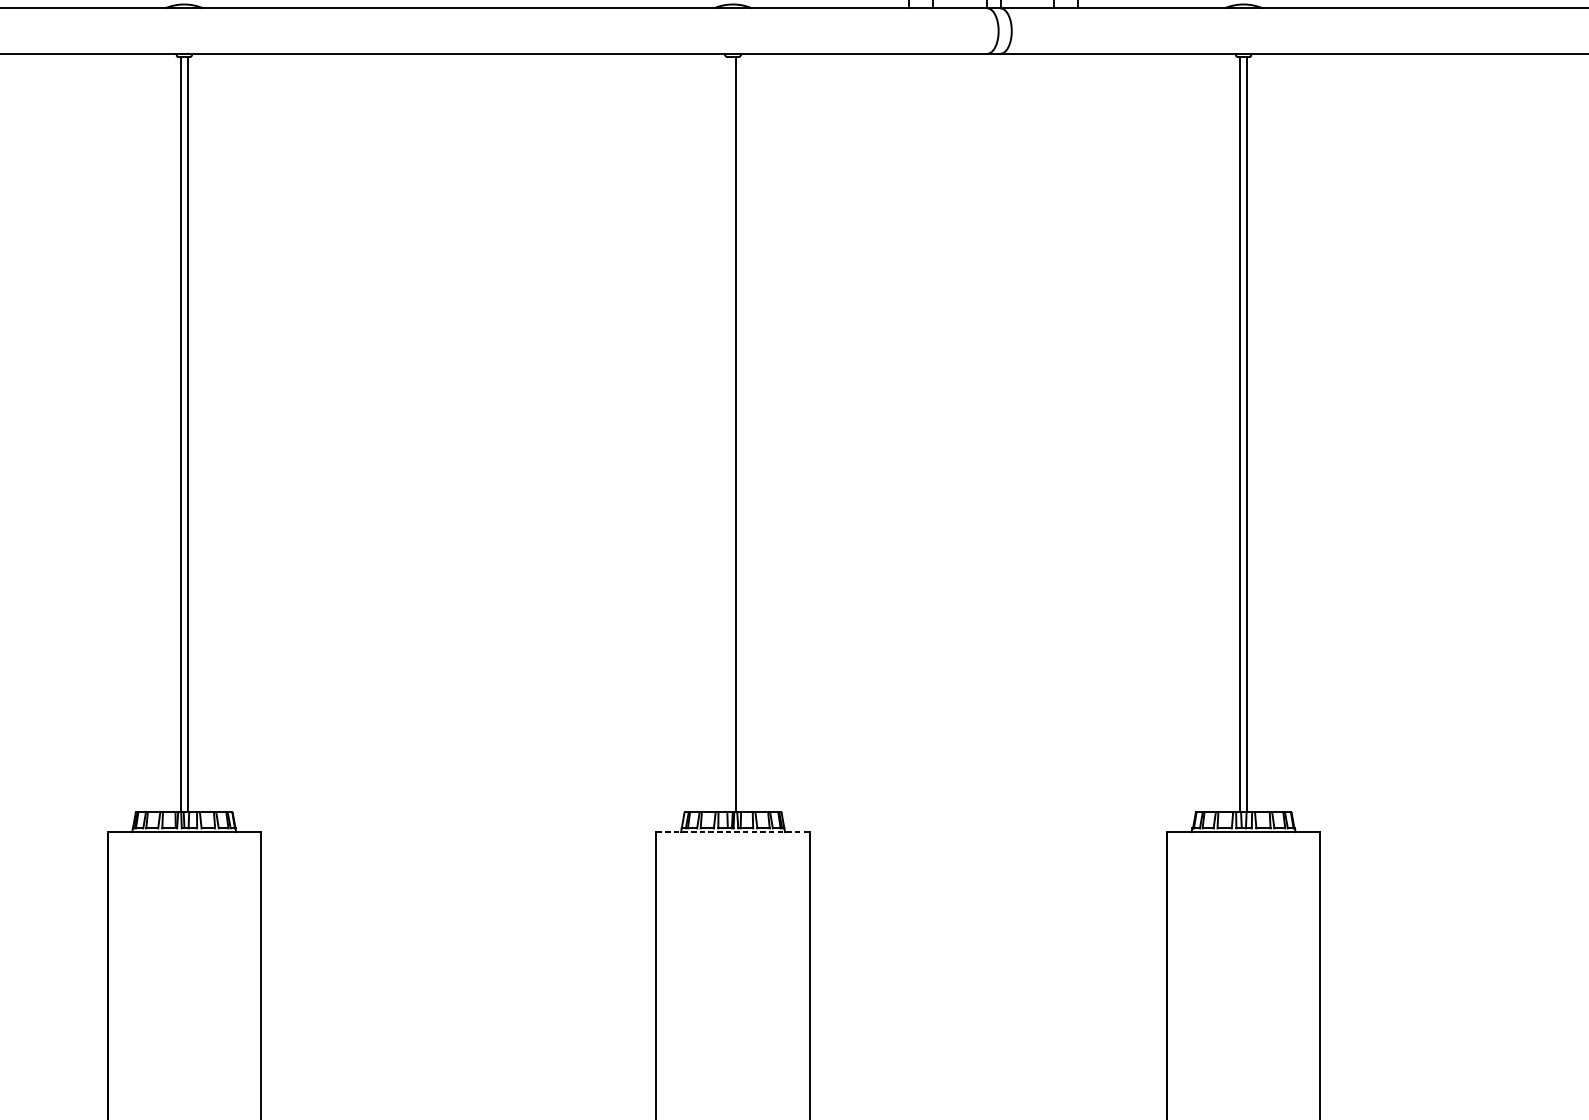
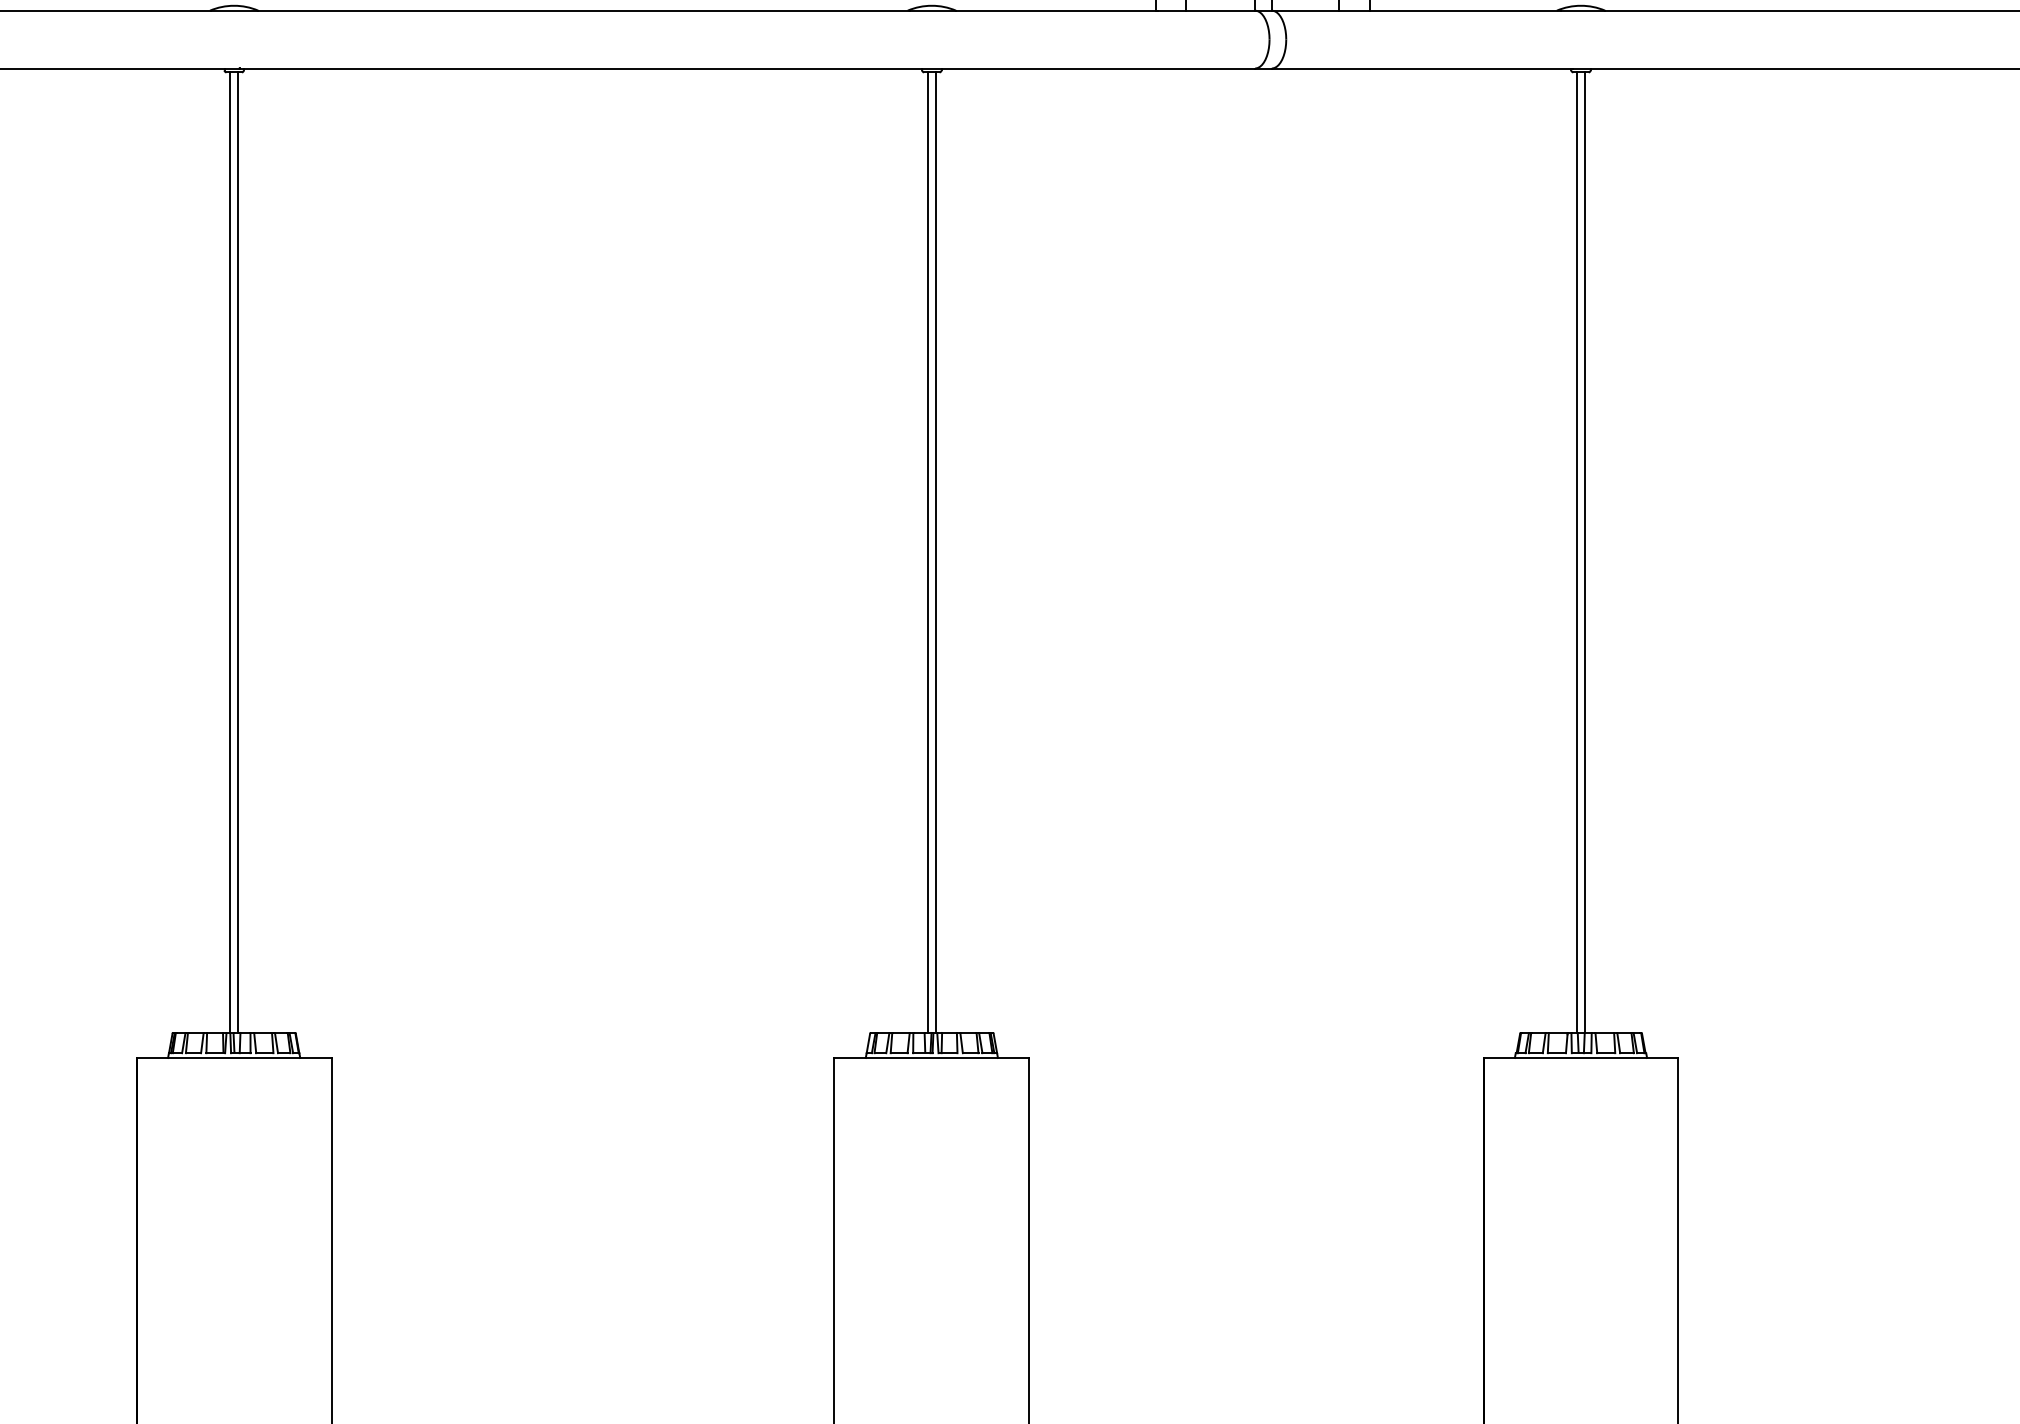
line: (729, 434) -> (927, 552), added
line: (733, 832) -> (932, 1058), dashed -> solid

